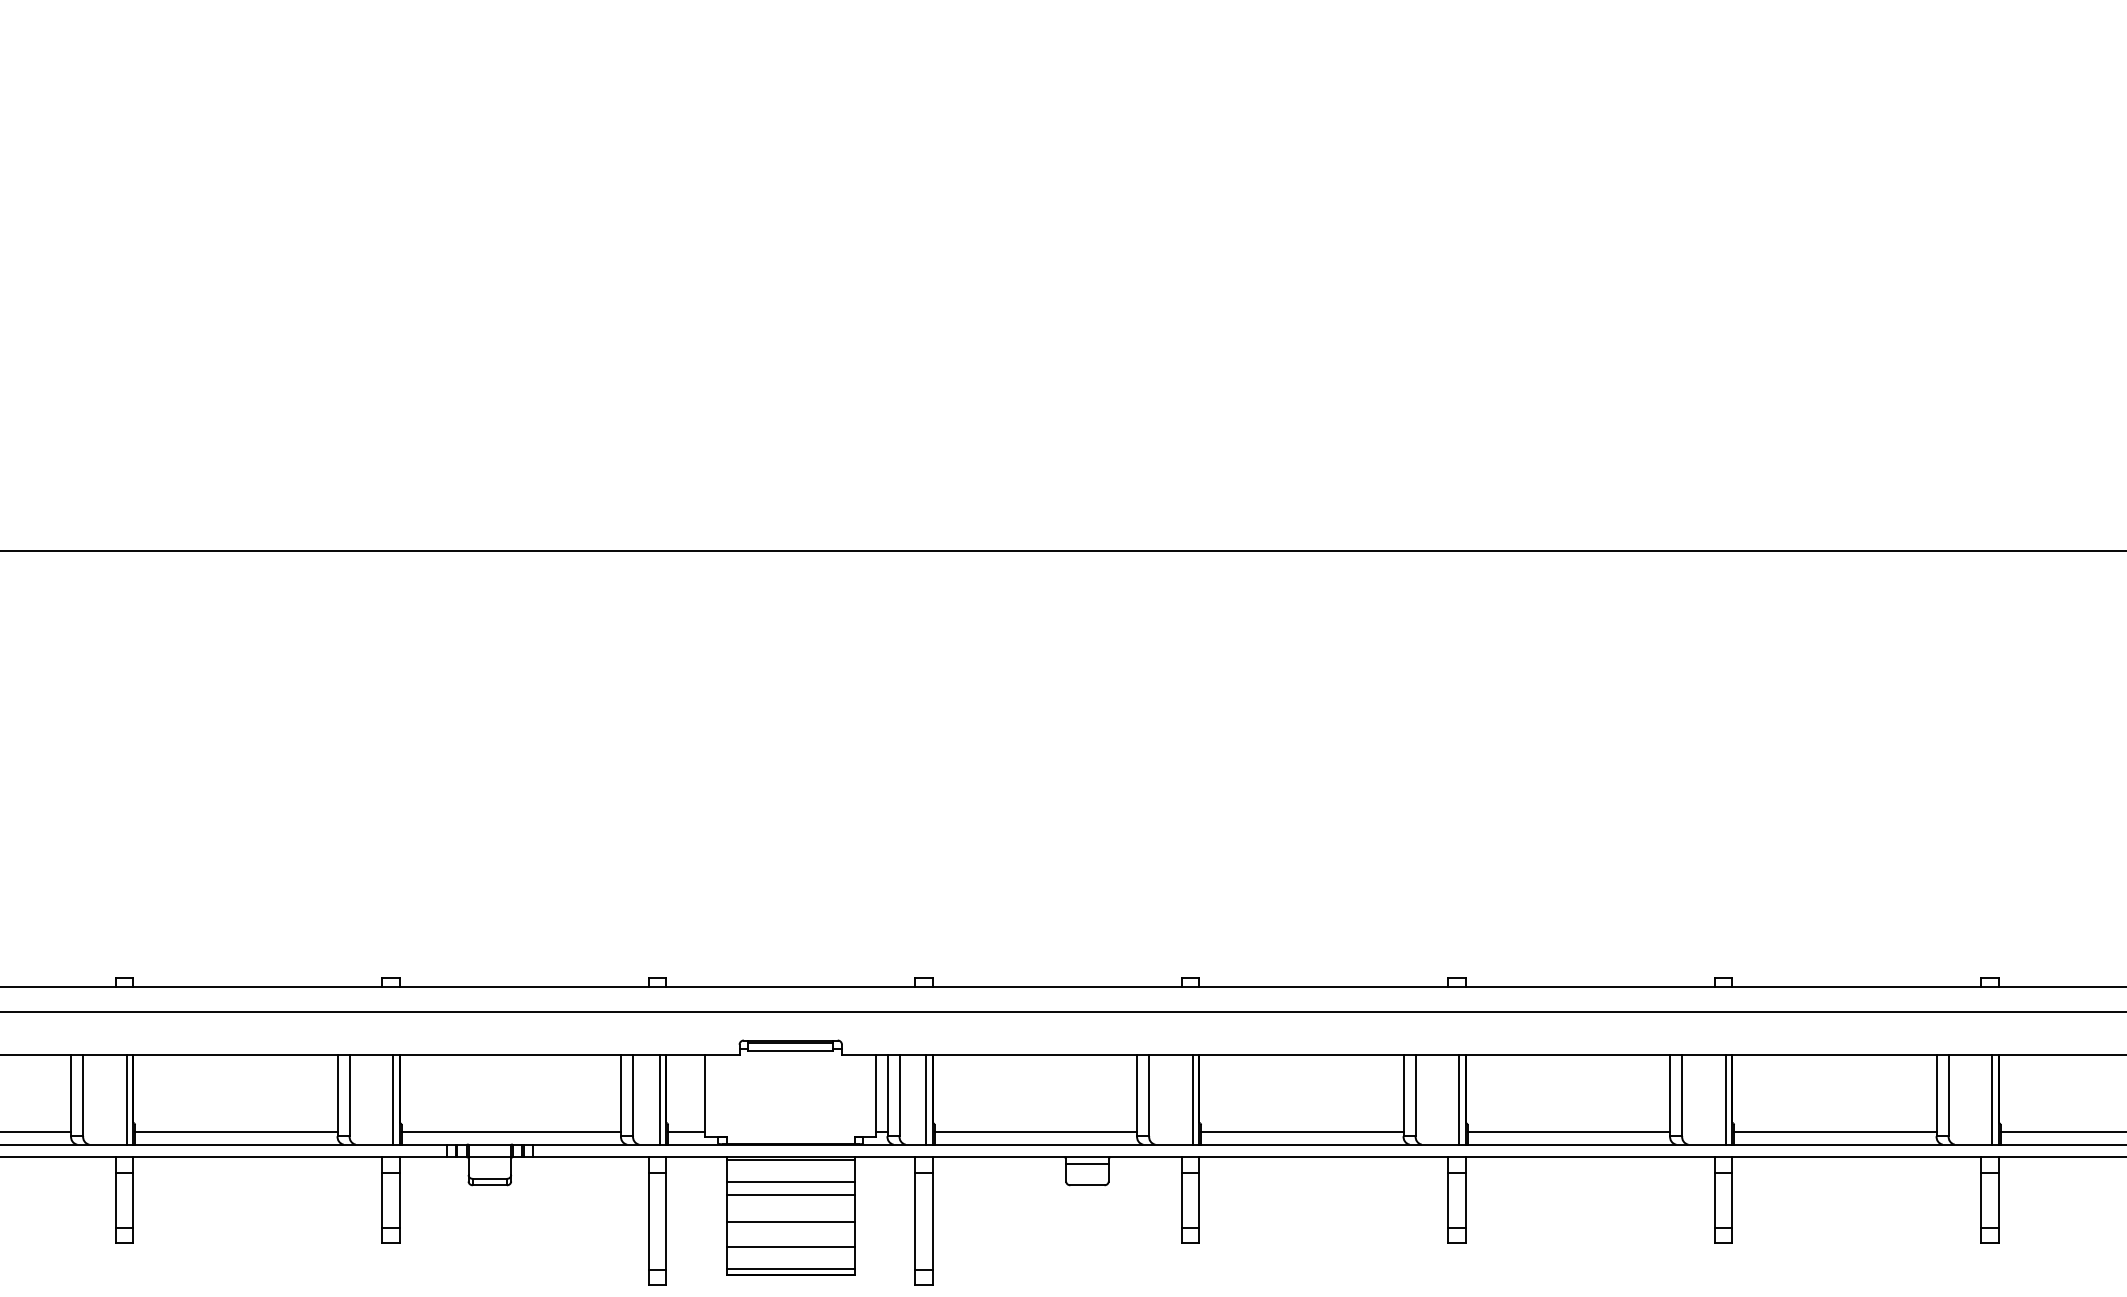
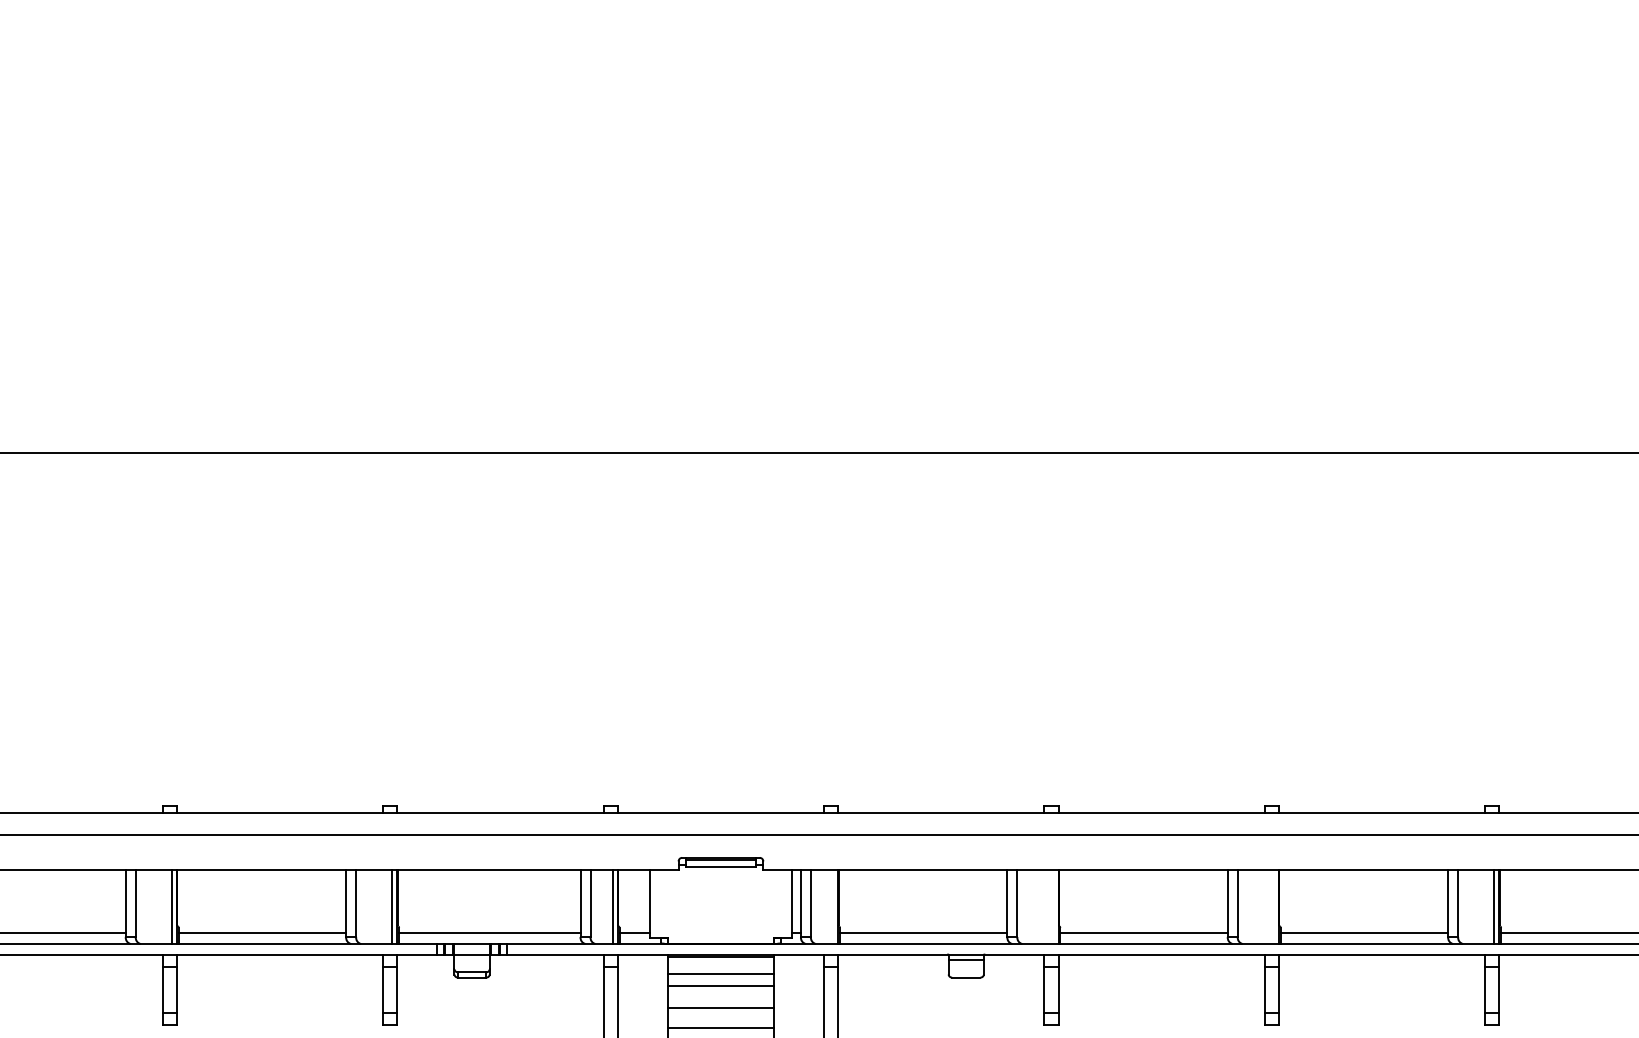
line: (926, 1099) -> (833, 906), removed
line: (1192, 1099) -> (1053, 906), removed
line: (1459, 1099) -> (1273, 906), removed

